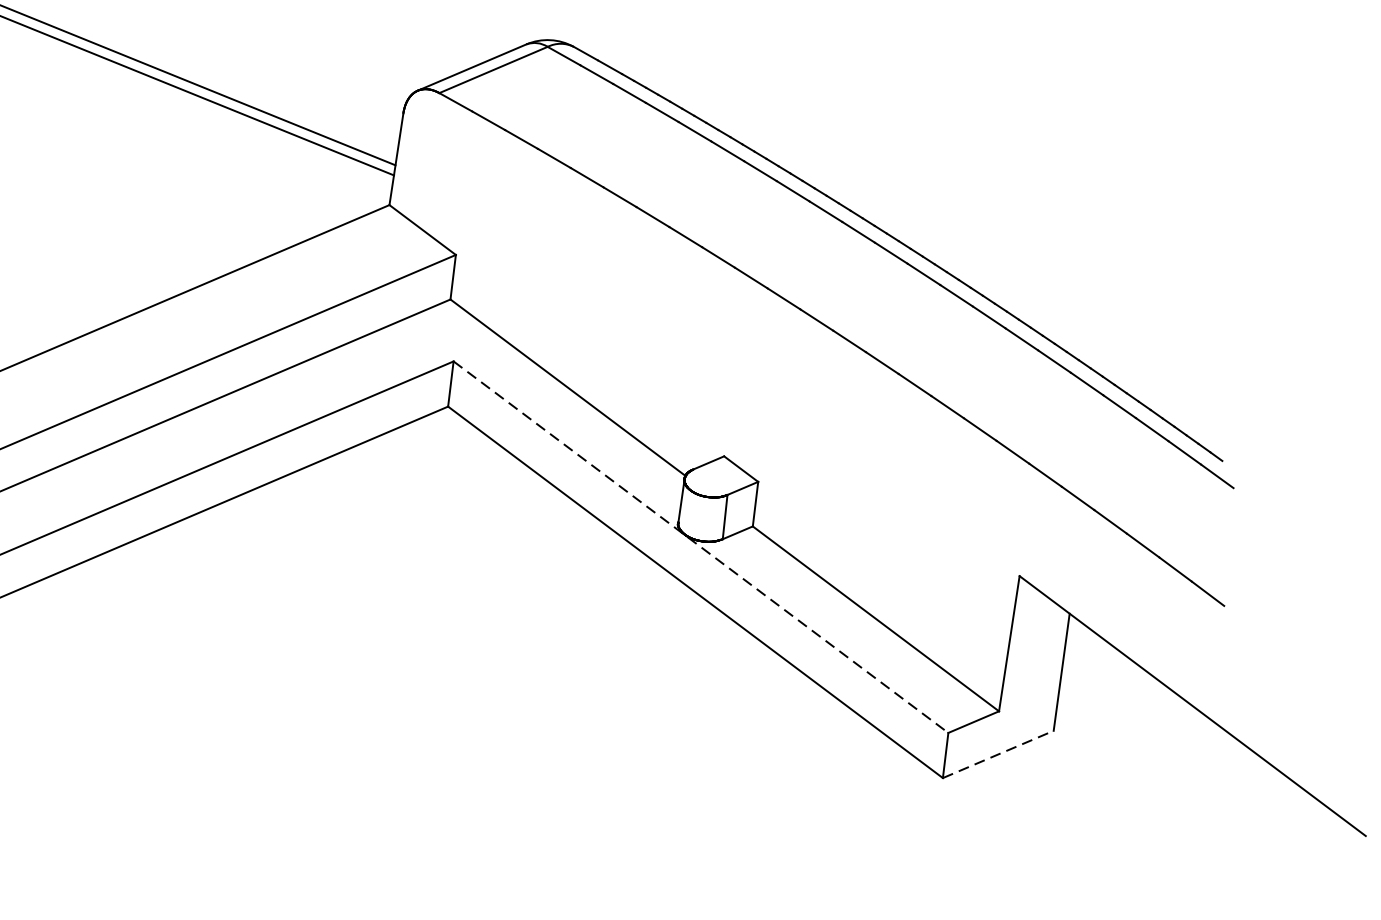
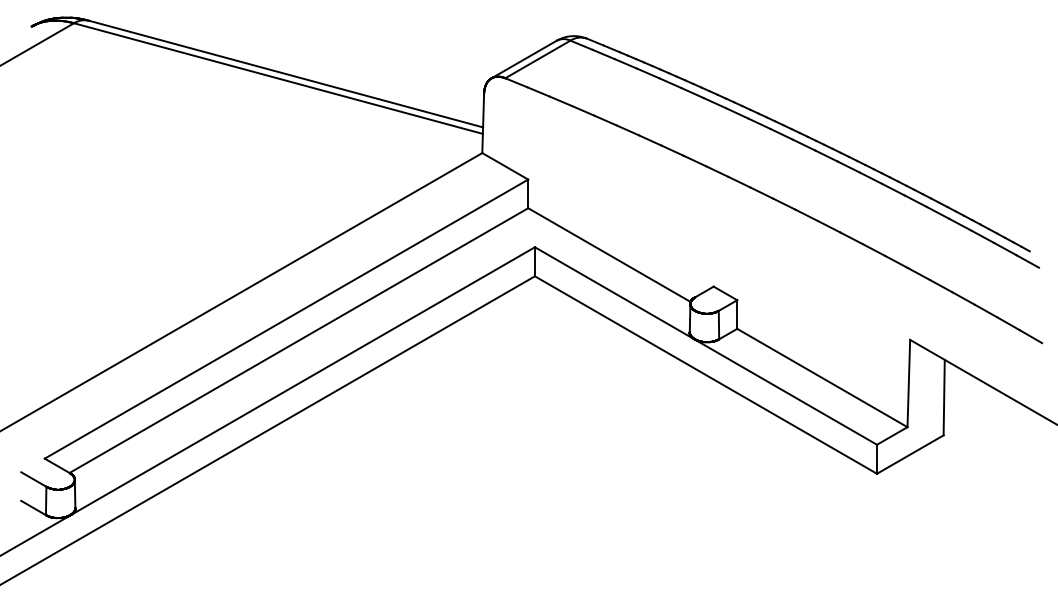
line: (700, 547) -> (705, 346), dashed -> solid
line: (998, 754) -> (910, 454), dashed -> solid

